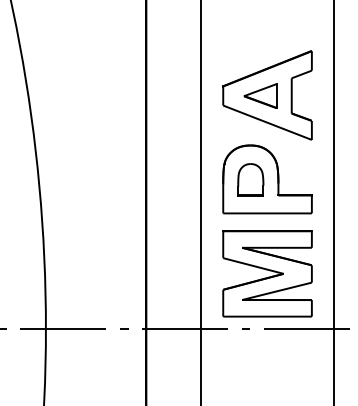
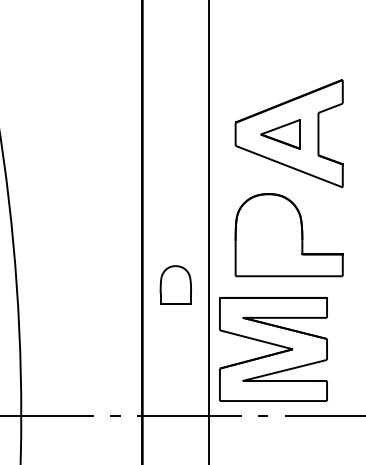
part: (250, 179) -> (175, 284), moved
part: (267, 273) -> (273, 348), moved

